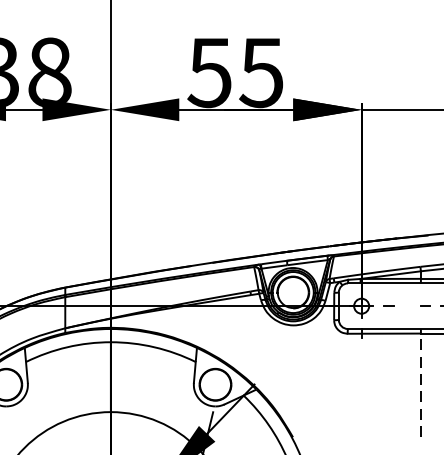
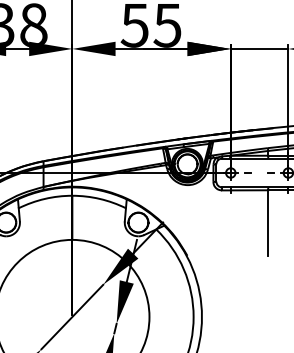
line: (421, 386) -> (268, 223), dashed -> solid

